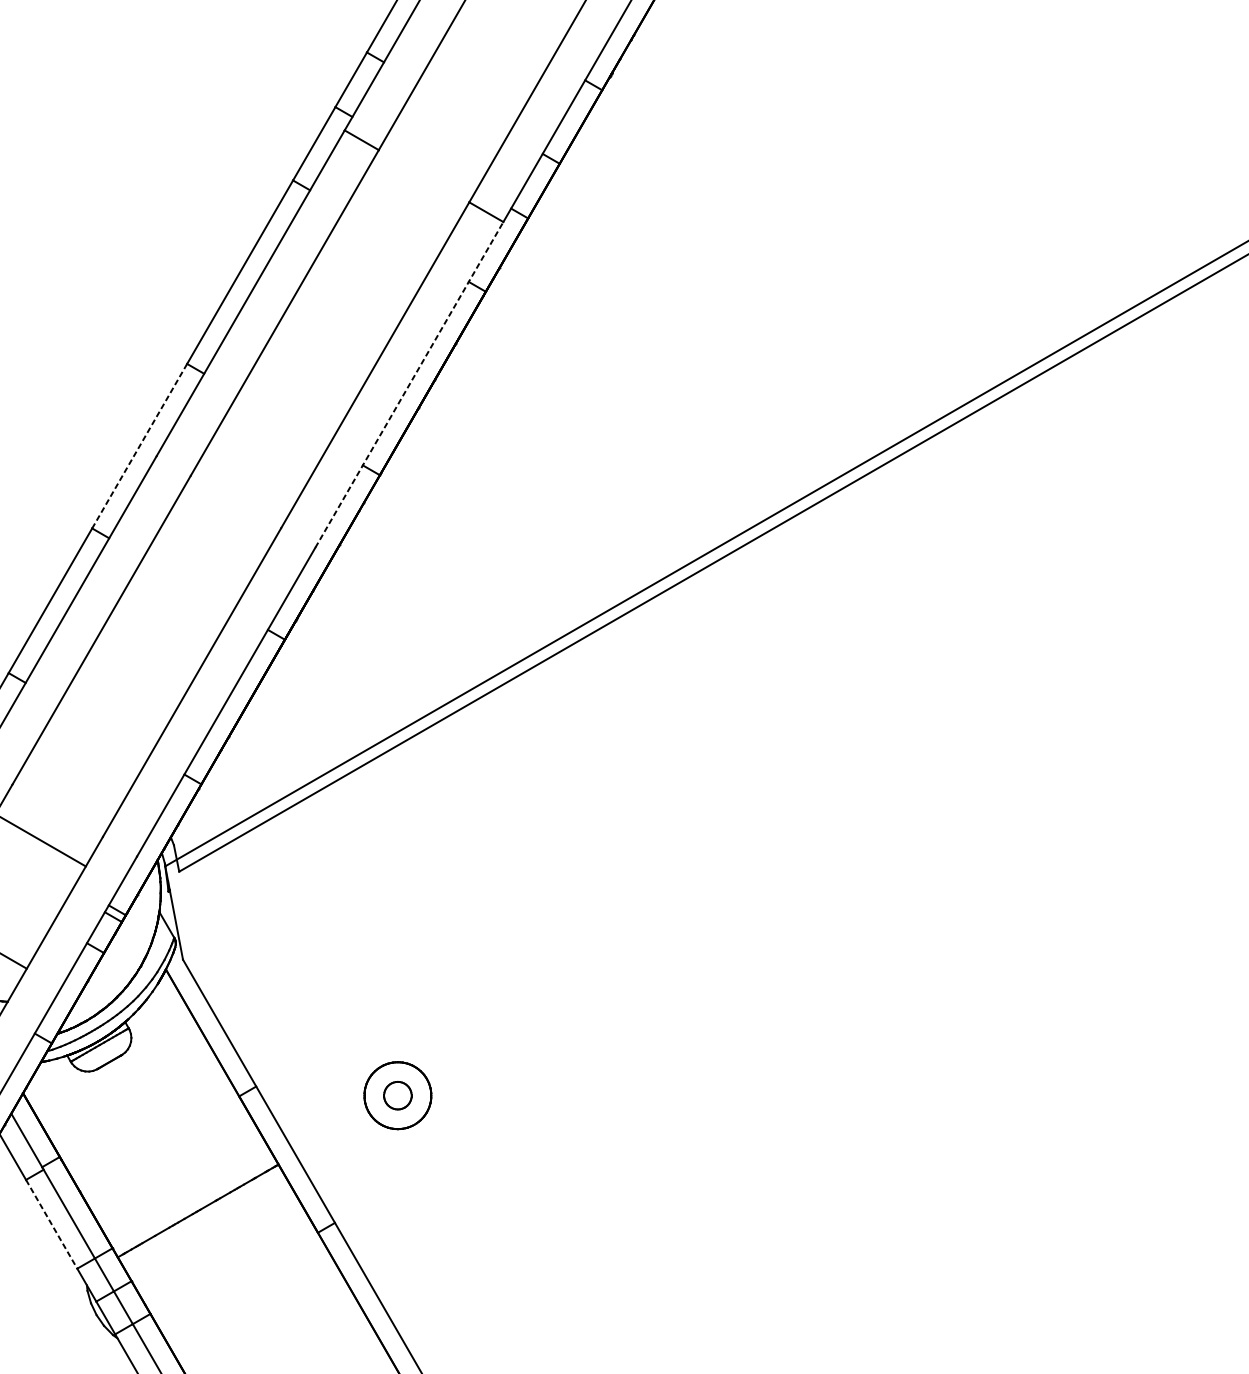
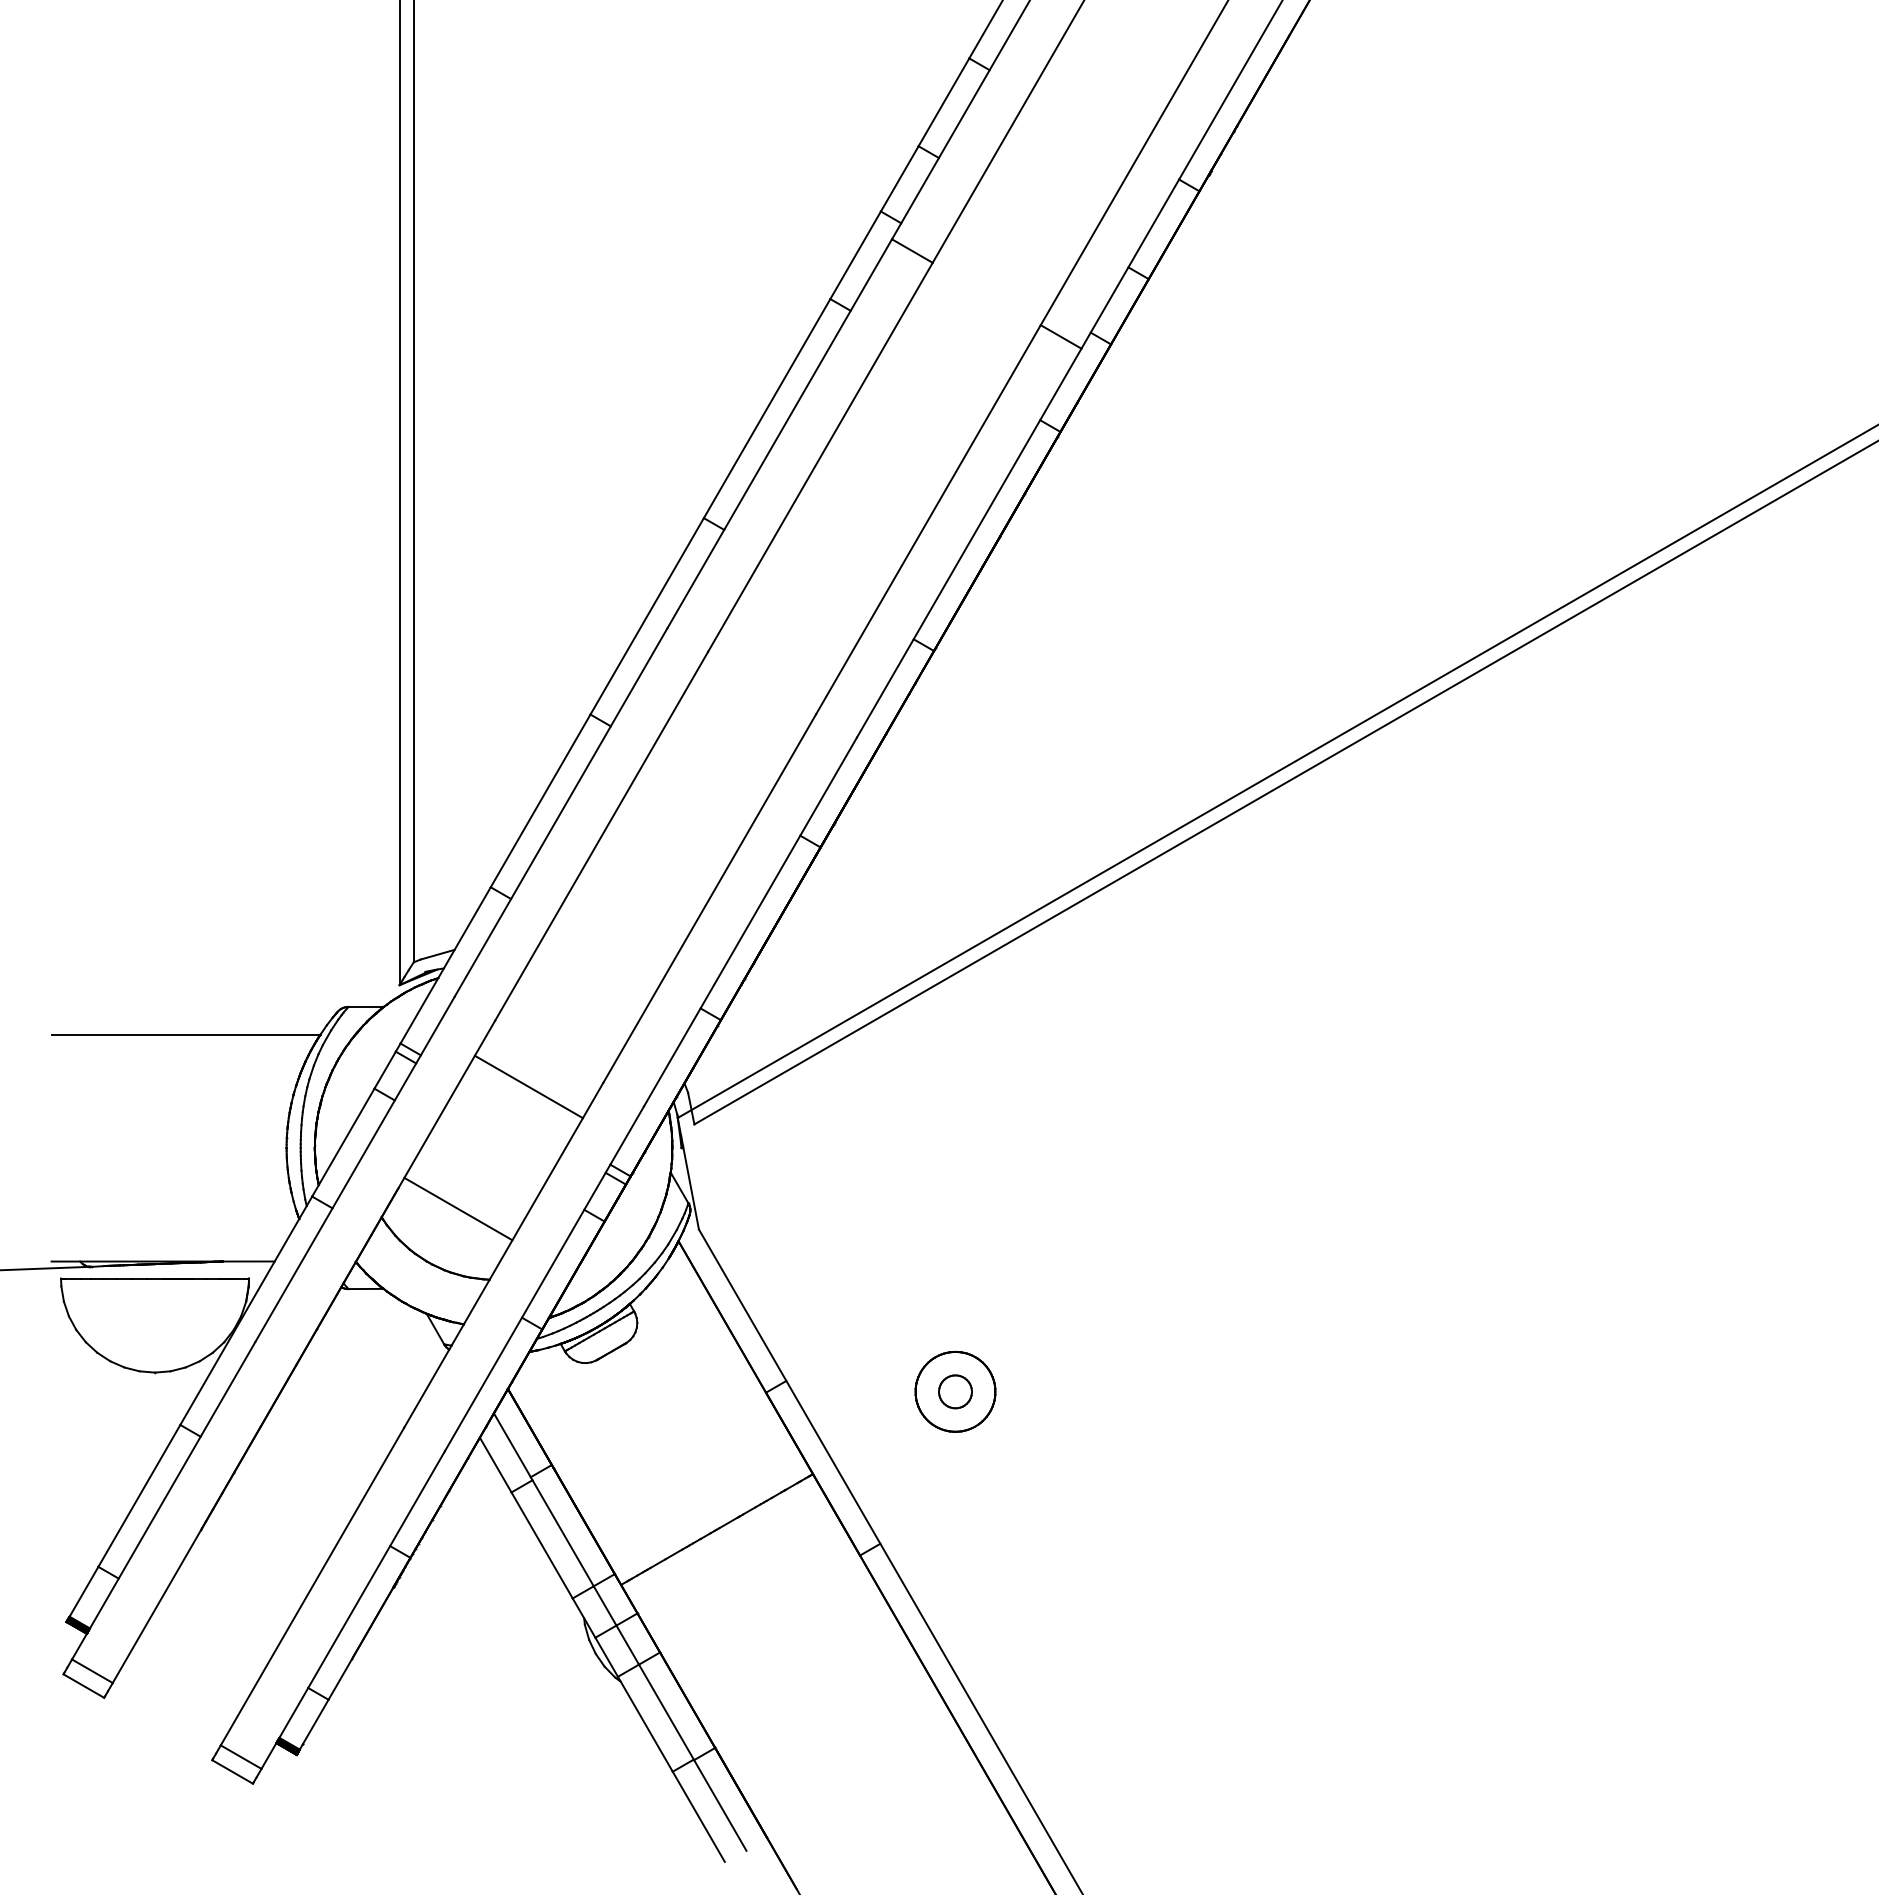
line: (409, 385) -> (969, 543), dashed -> solid
line: (139, 446) -> (646, 616), dashed -> solid
line: (52, 1224) -> (542, 1545), dashed -> solid

